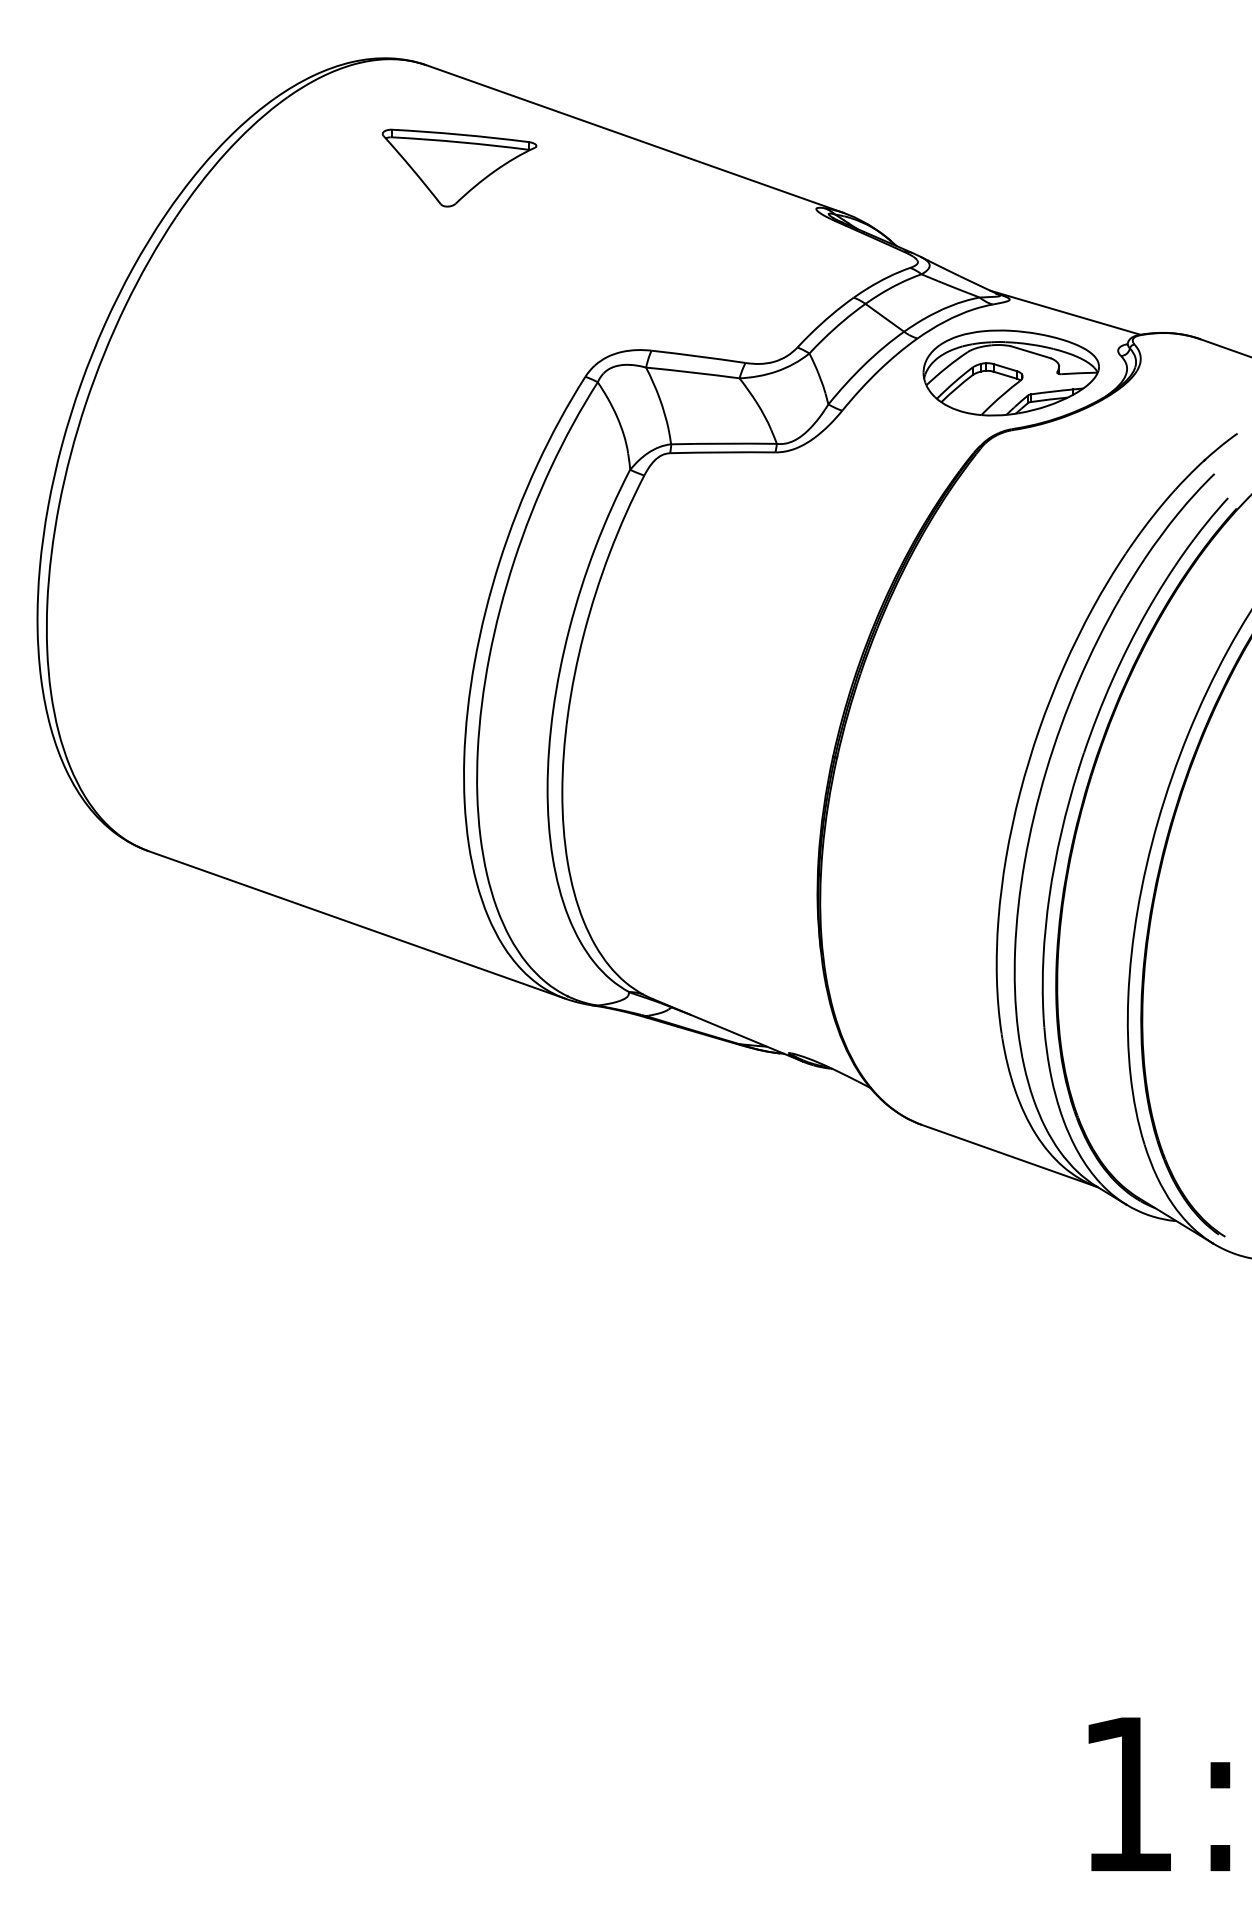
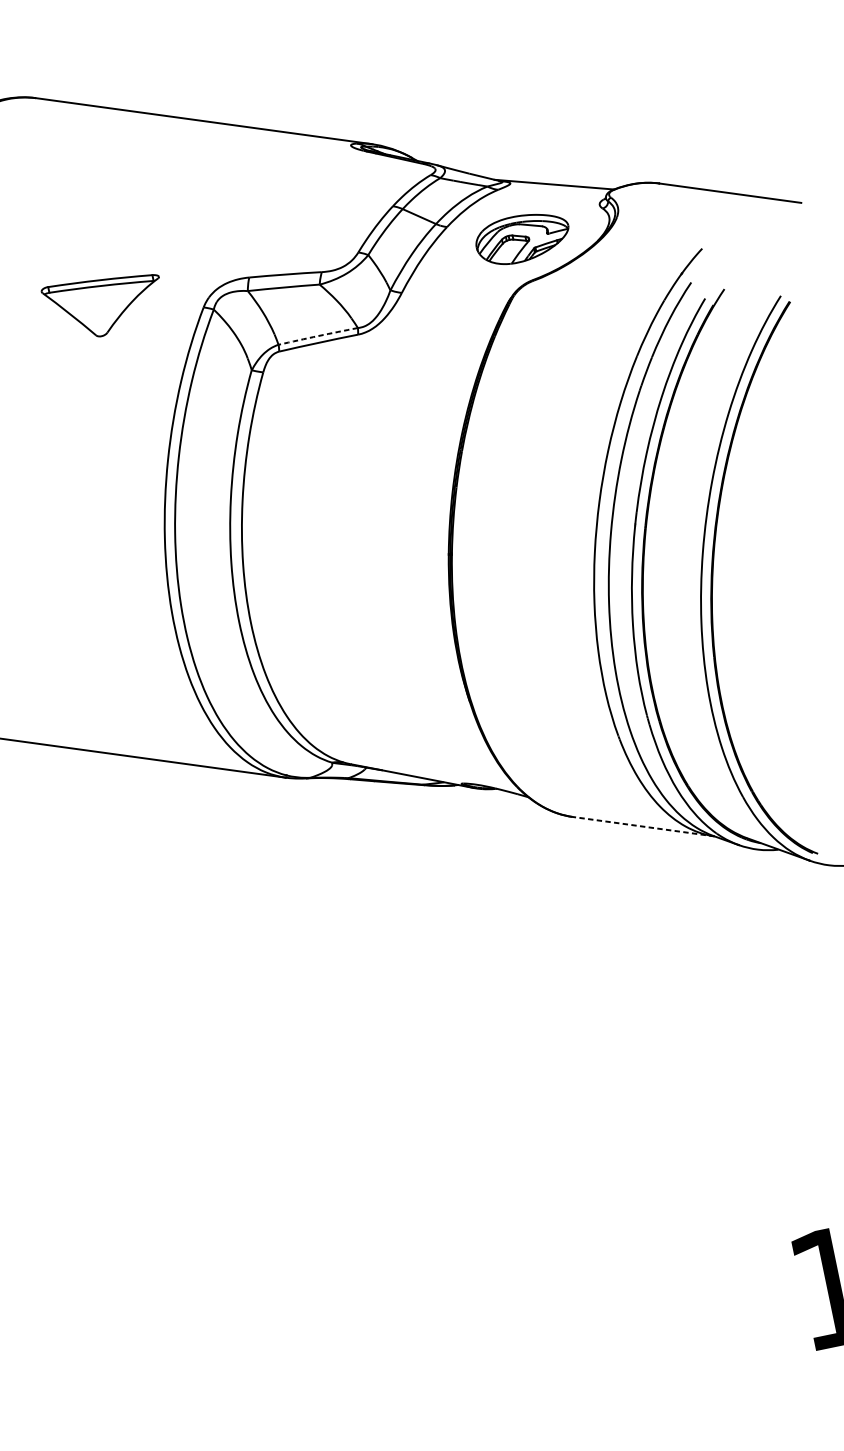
part: (459, 167) -> (104, 304), moved
part: (1010, 372) -> (522, 238), size x0.7
arc: (724, 443) -> (318, 335), solid -> dashed
line: (1009, 1155) -> (643, 826), solid -> dashed

